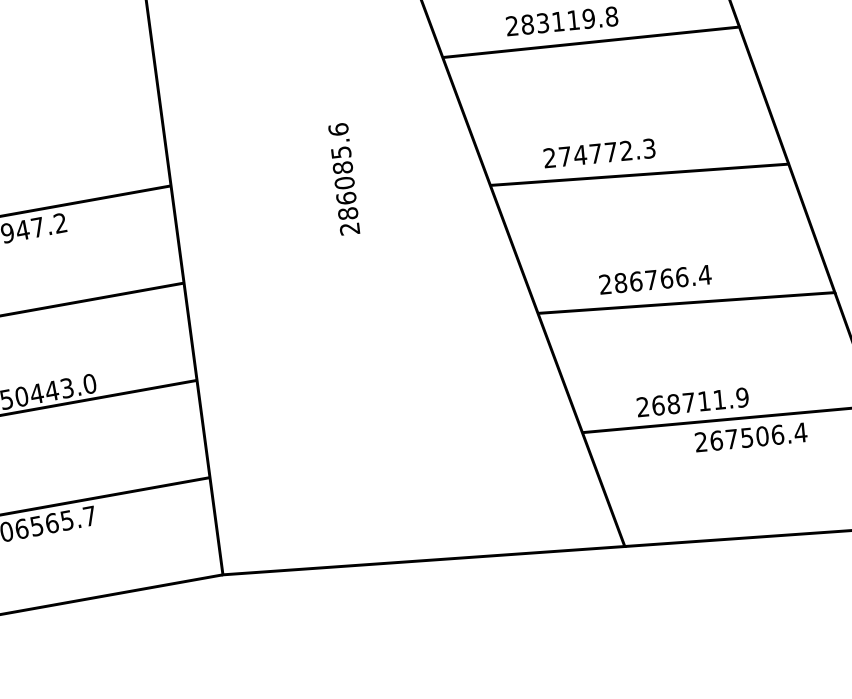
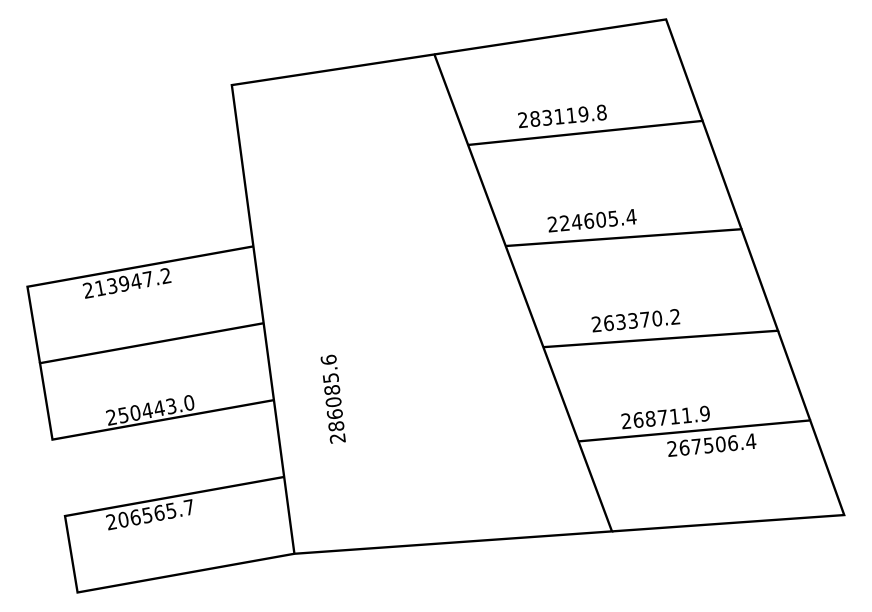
text: (606, 153) -> (597, 220), 274772.3 -> 224605.4
text: (343, 178) -> (332, 398), moved
text: (663, 279) -> (642, 320), 286766.4 -> 263370.2

